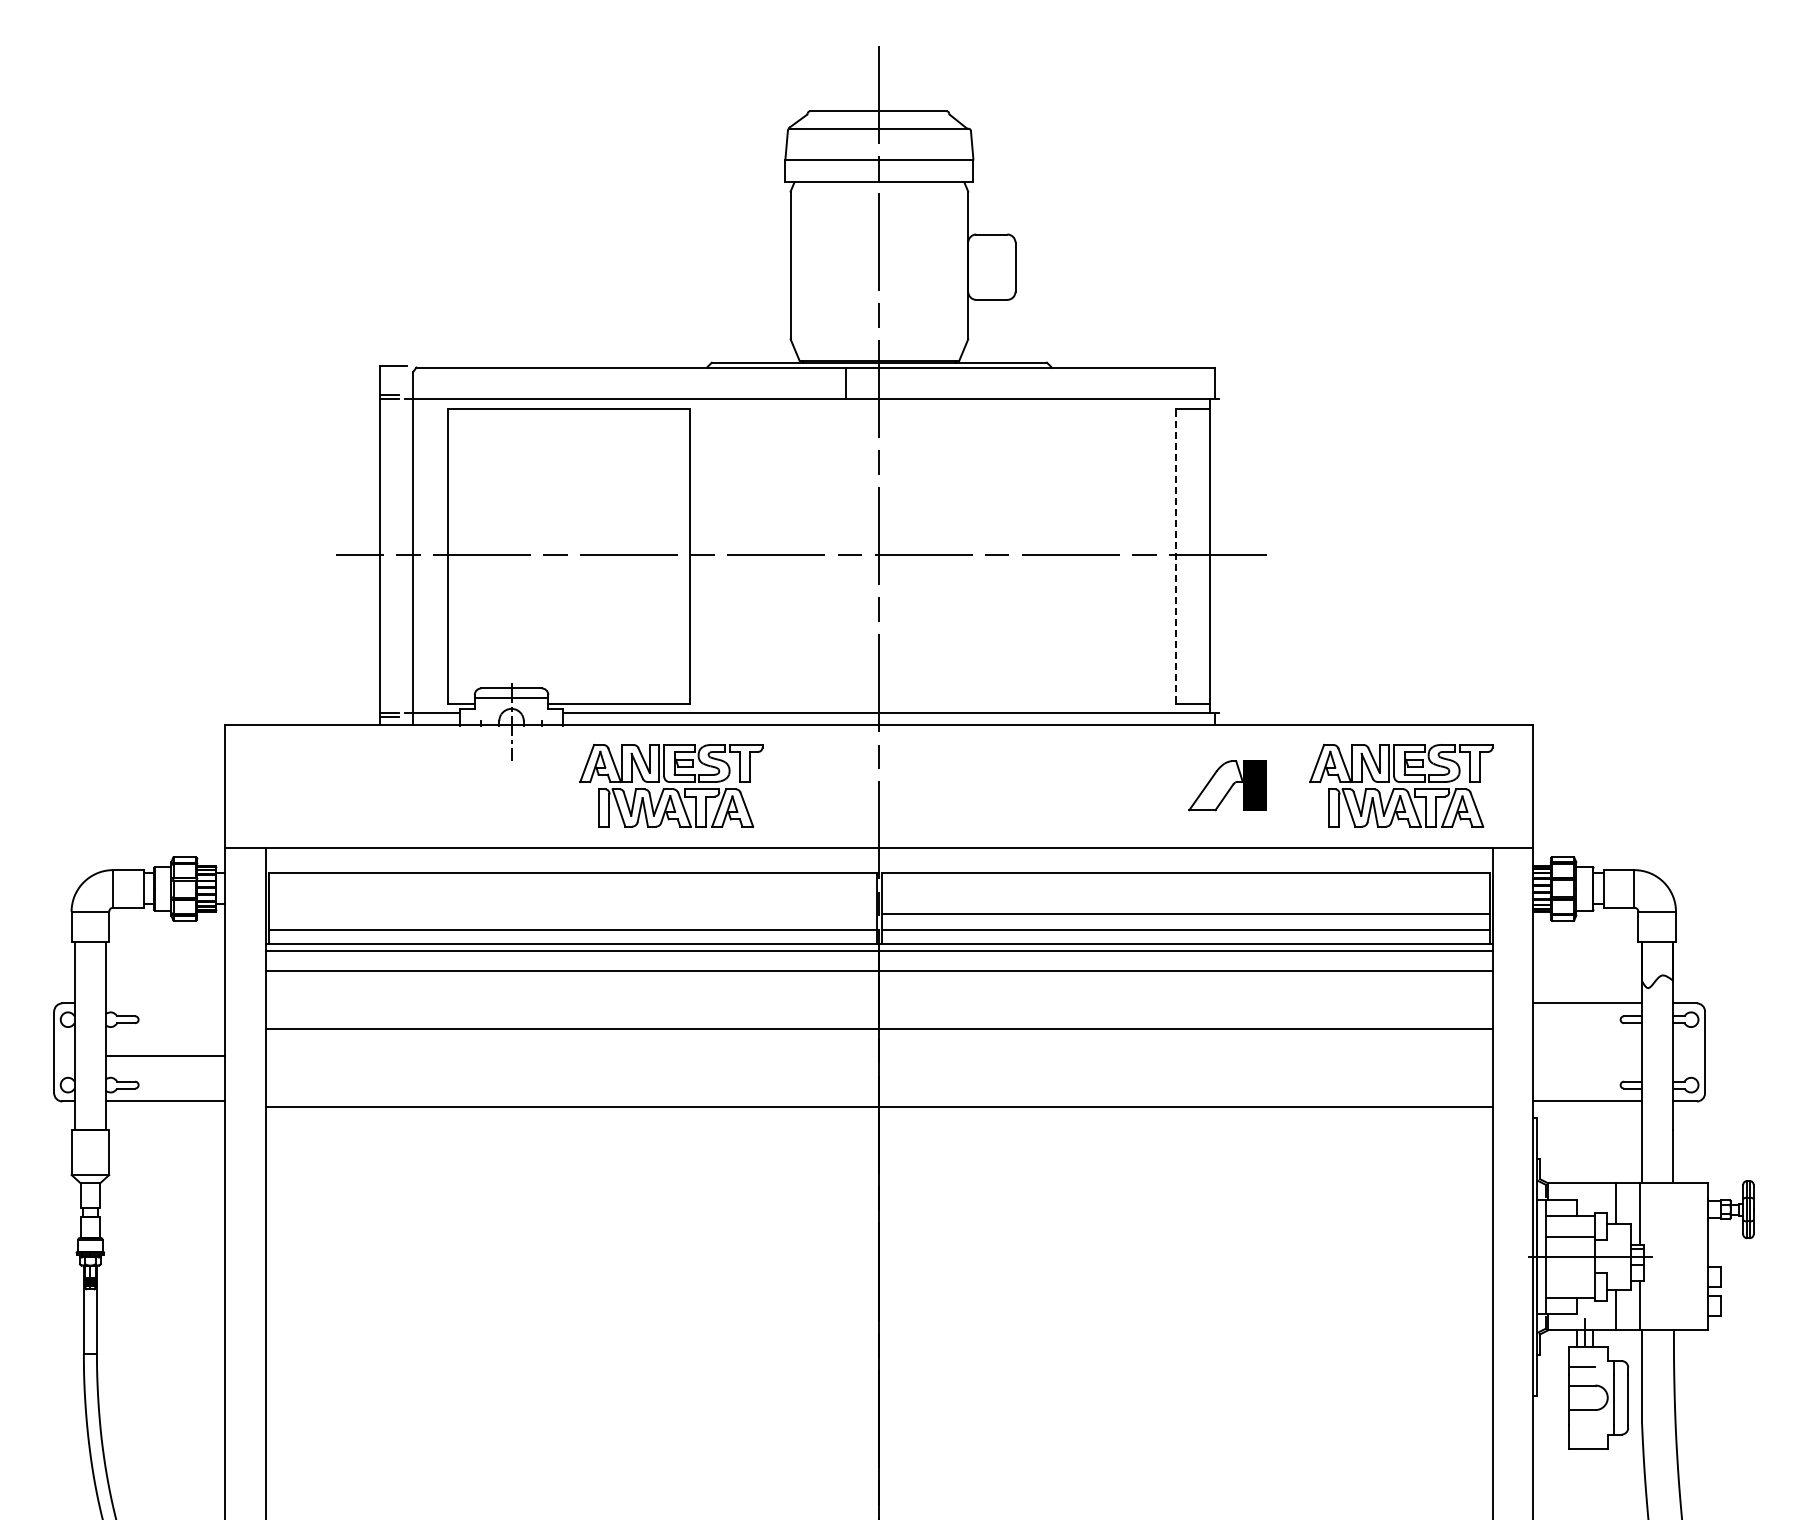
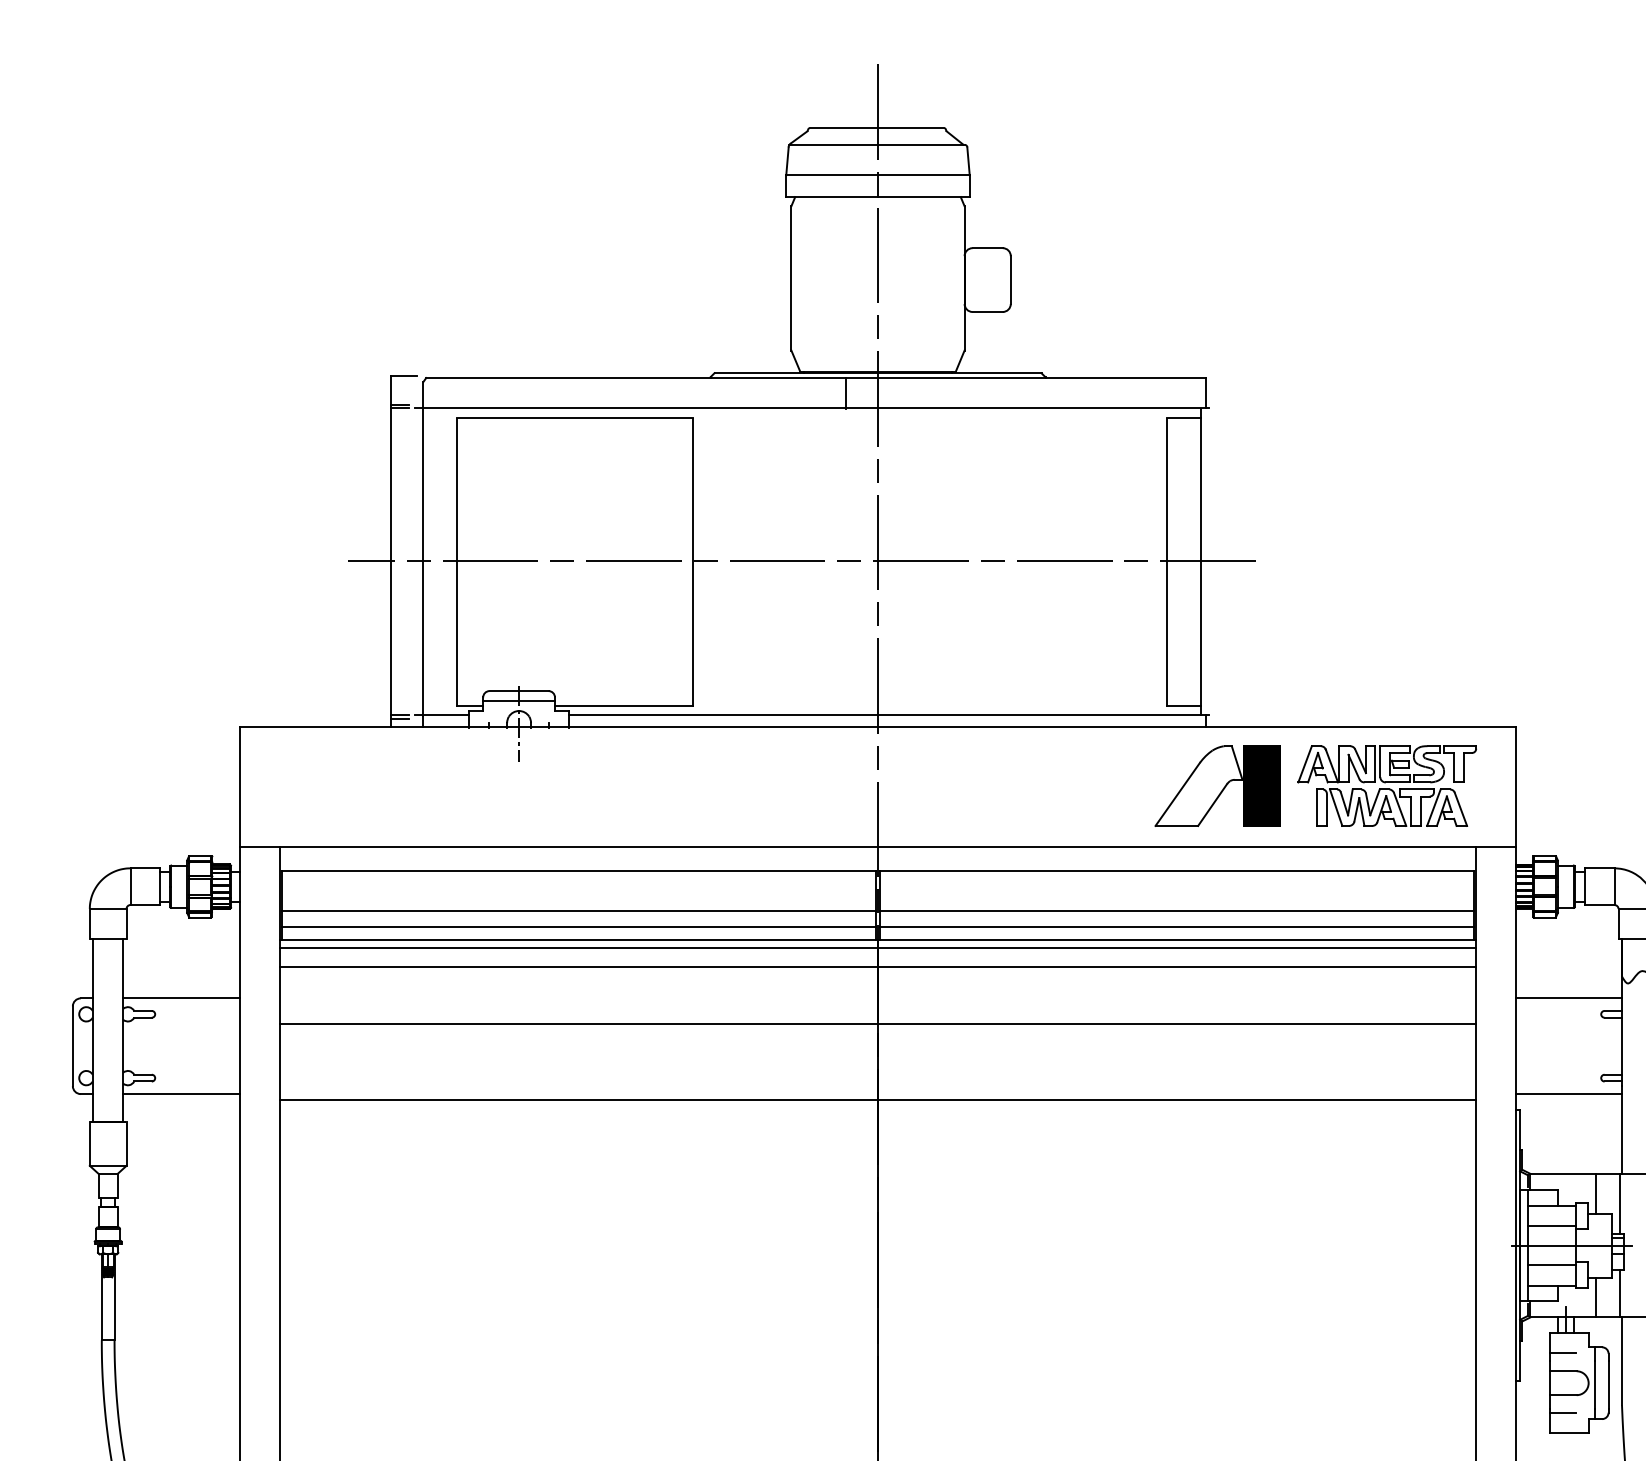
line: (1175, 557) -> (1166, 563), dashed -> solid
part: (671, 785) -> (675, 785), removed
part: (1227, 785) -> (1217, 785), size x1.67
line: (572, 913) -> (578, 910), added
line: (165, 1056) -> (181, 998), moved
line: (1569, 1276) -> (1551, 1264), added
line: (1581, 1428) -> (1563, 1413), added

